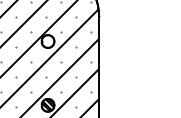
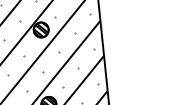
hatch: (47, 41) -> (40, 30), added

